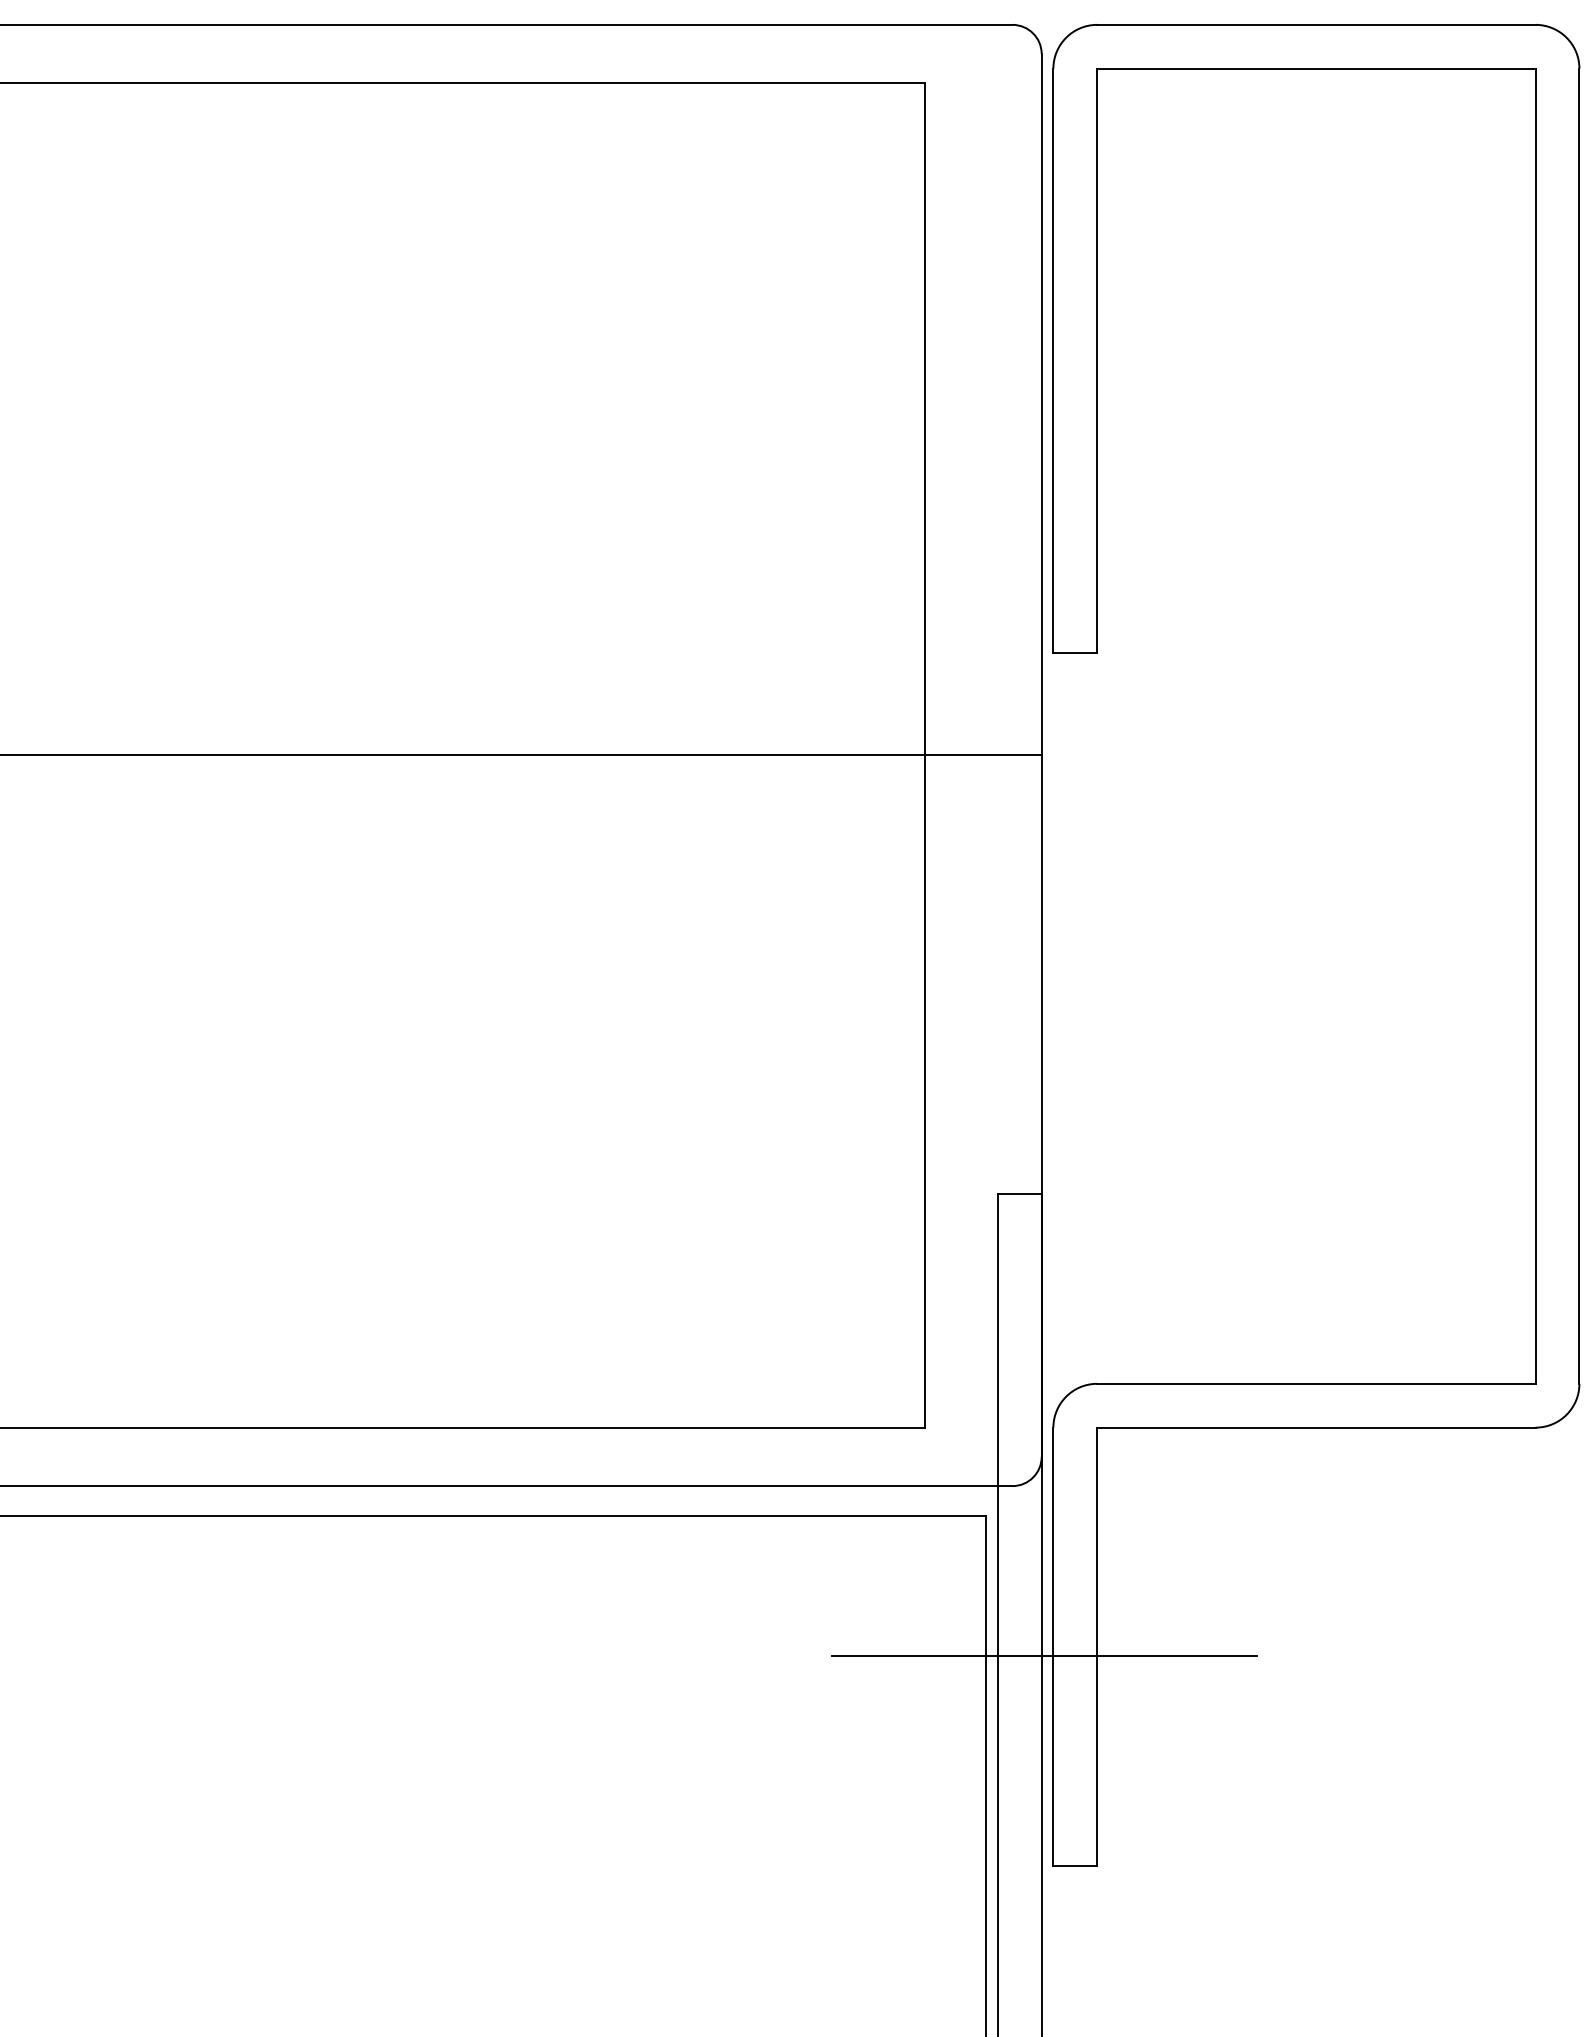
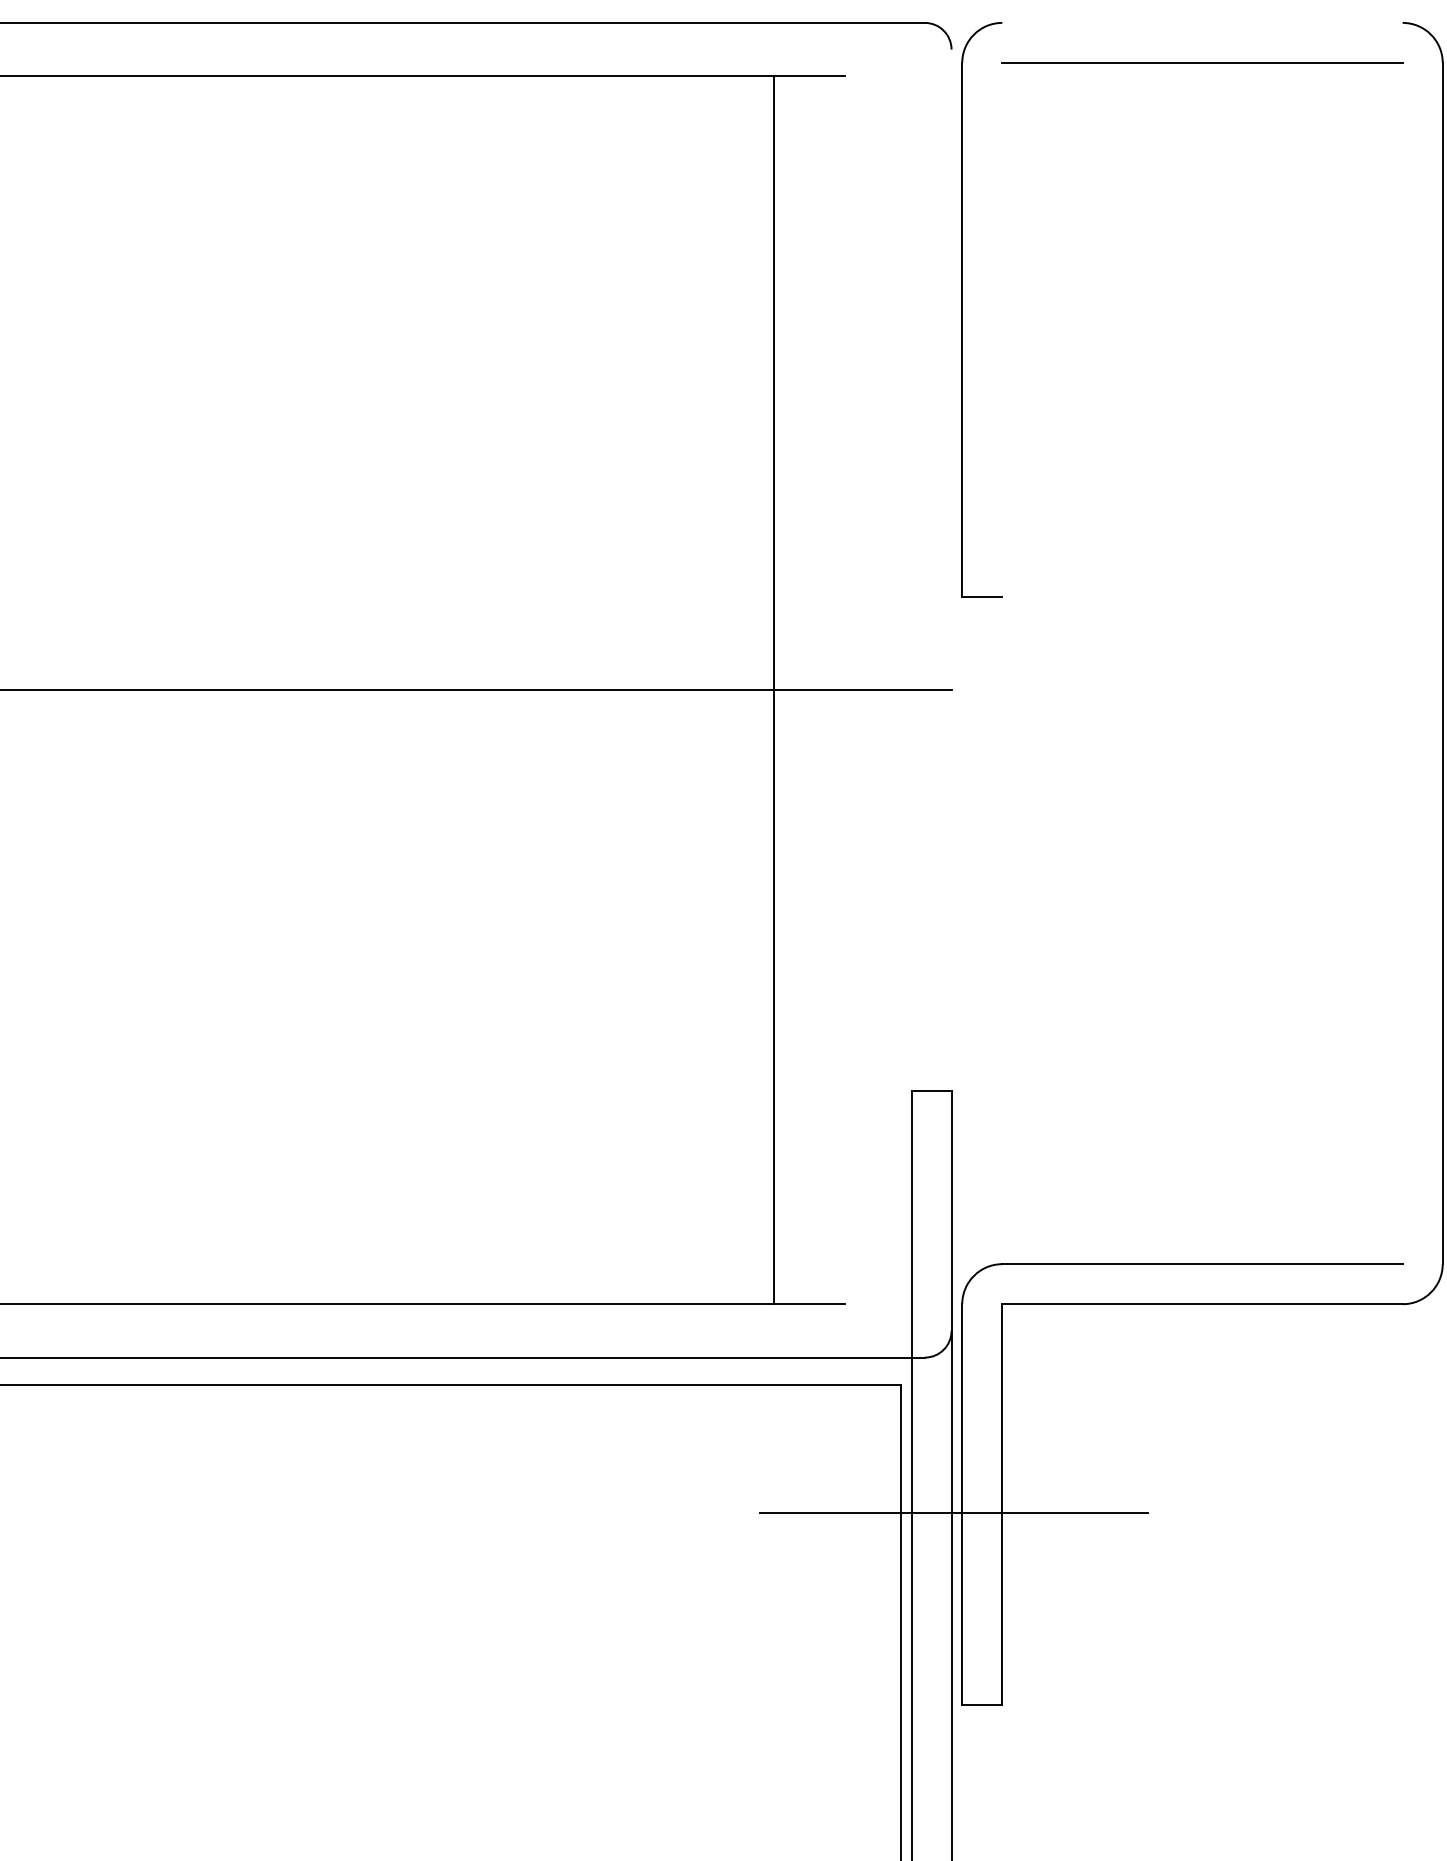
line: (1316, 24) -> (1202, 22), removed
line: (1097, 360) -> (1002, 329), removed
line: (1535, 725) -> (1402, 662), removed
line: (924, 755) -> (773, 690), moved
line: (1041, 755) -> (951, 690), removed

